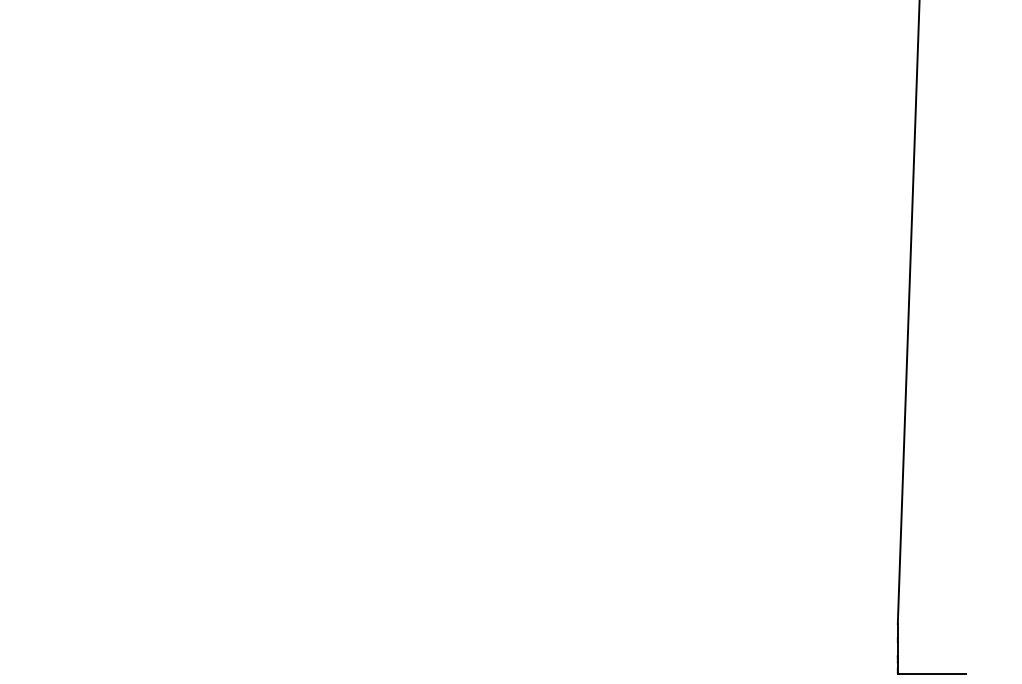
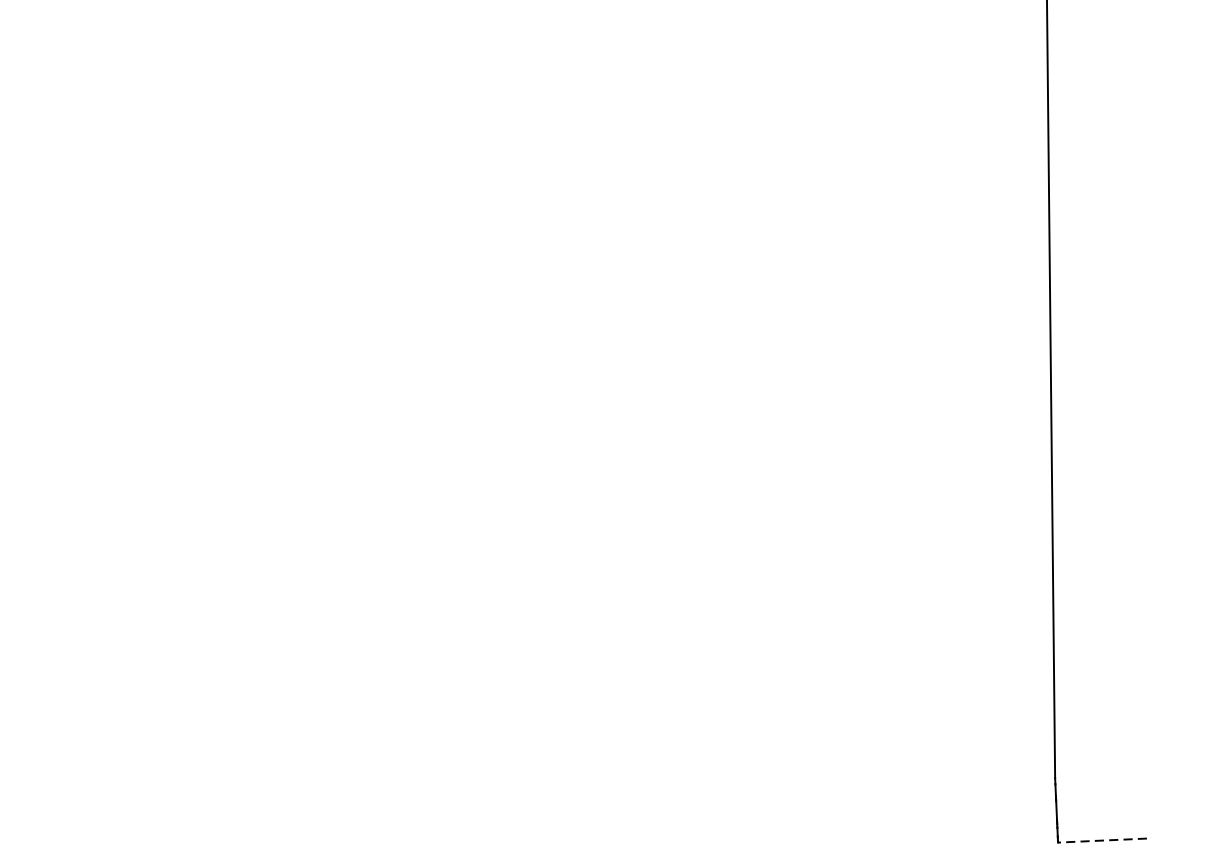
line: (931, 673) -> (1101, 840), solid -> dashed

